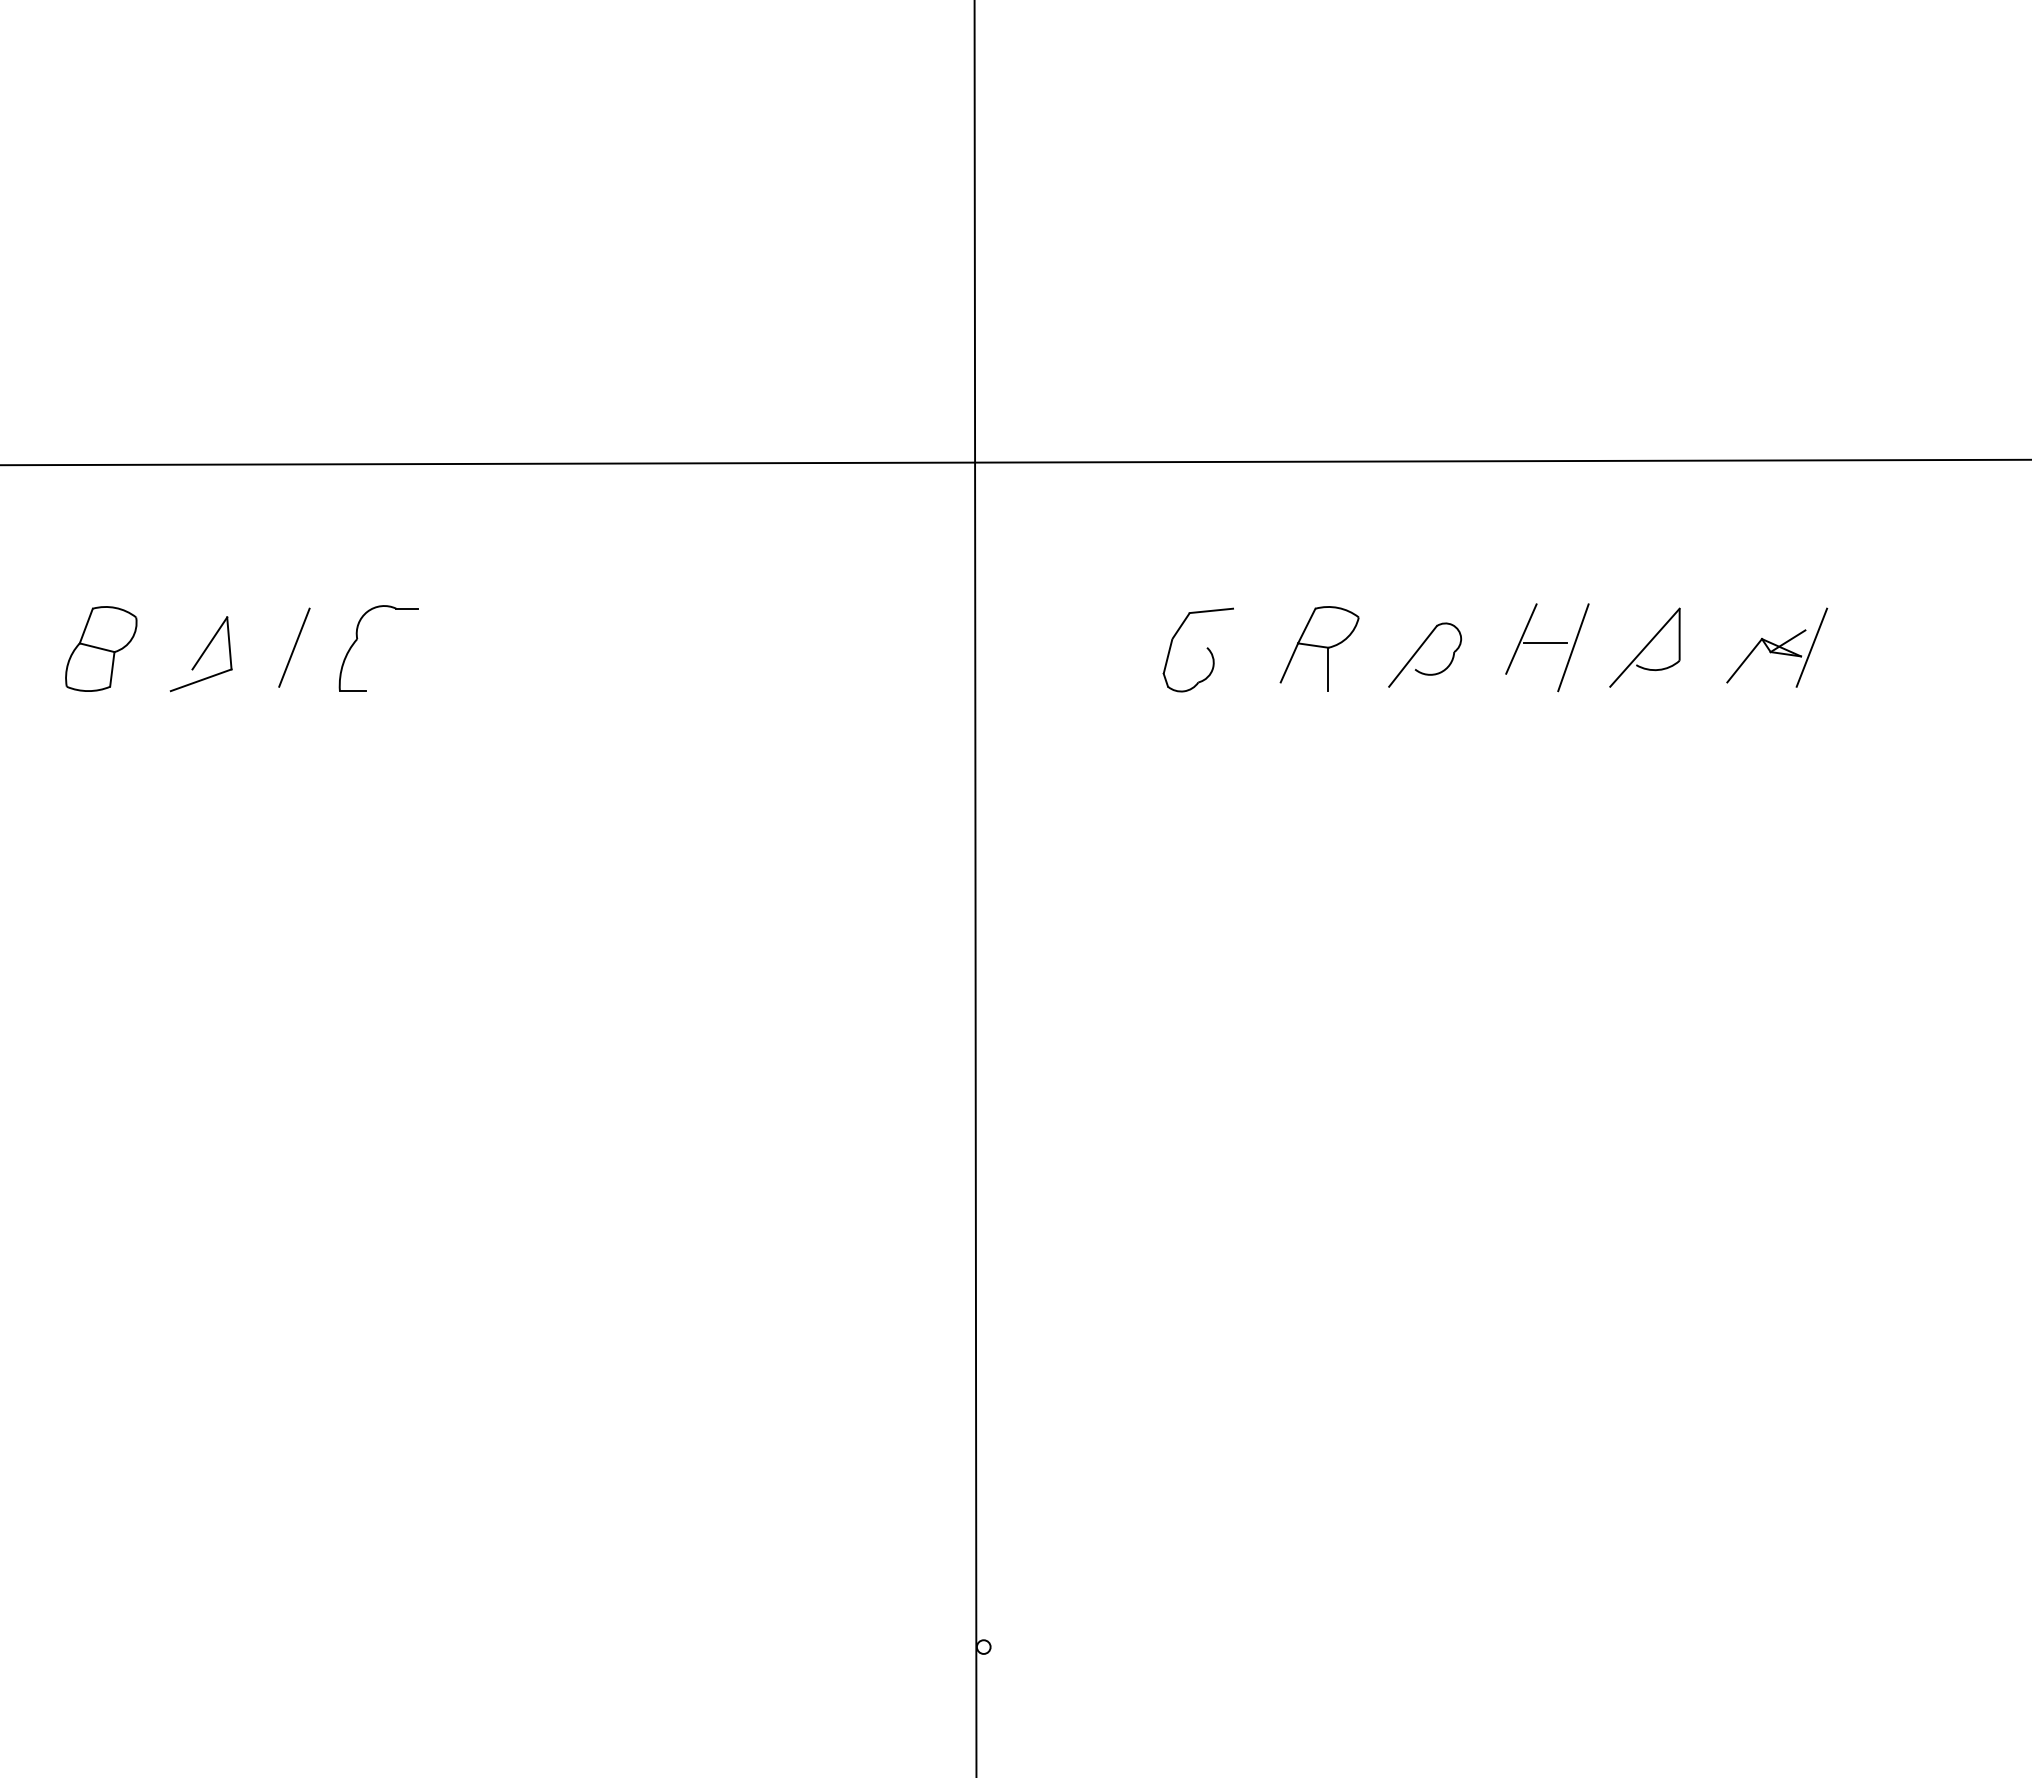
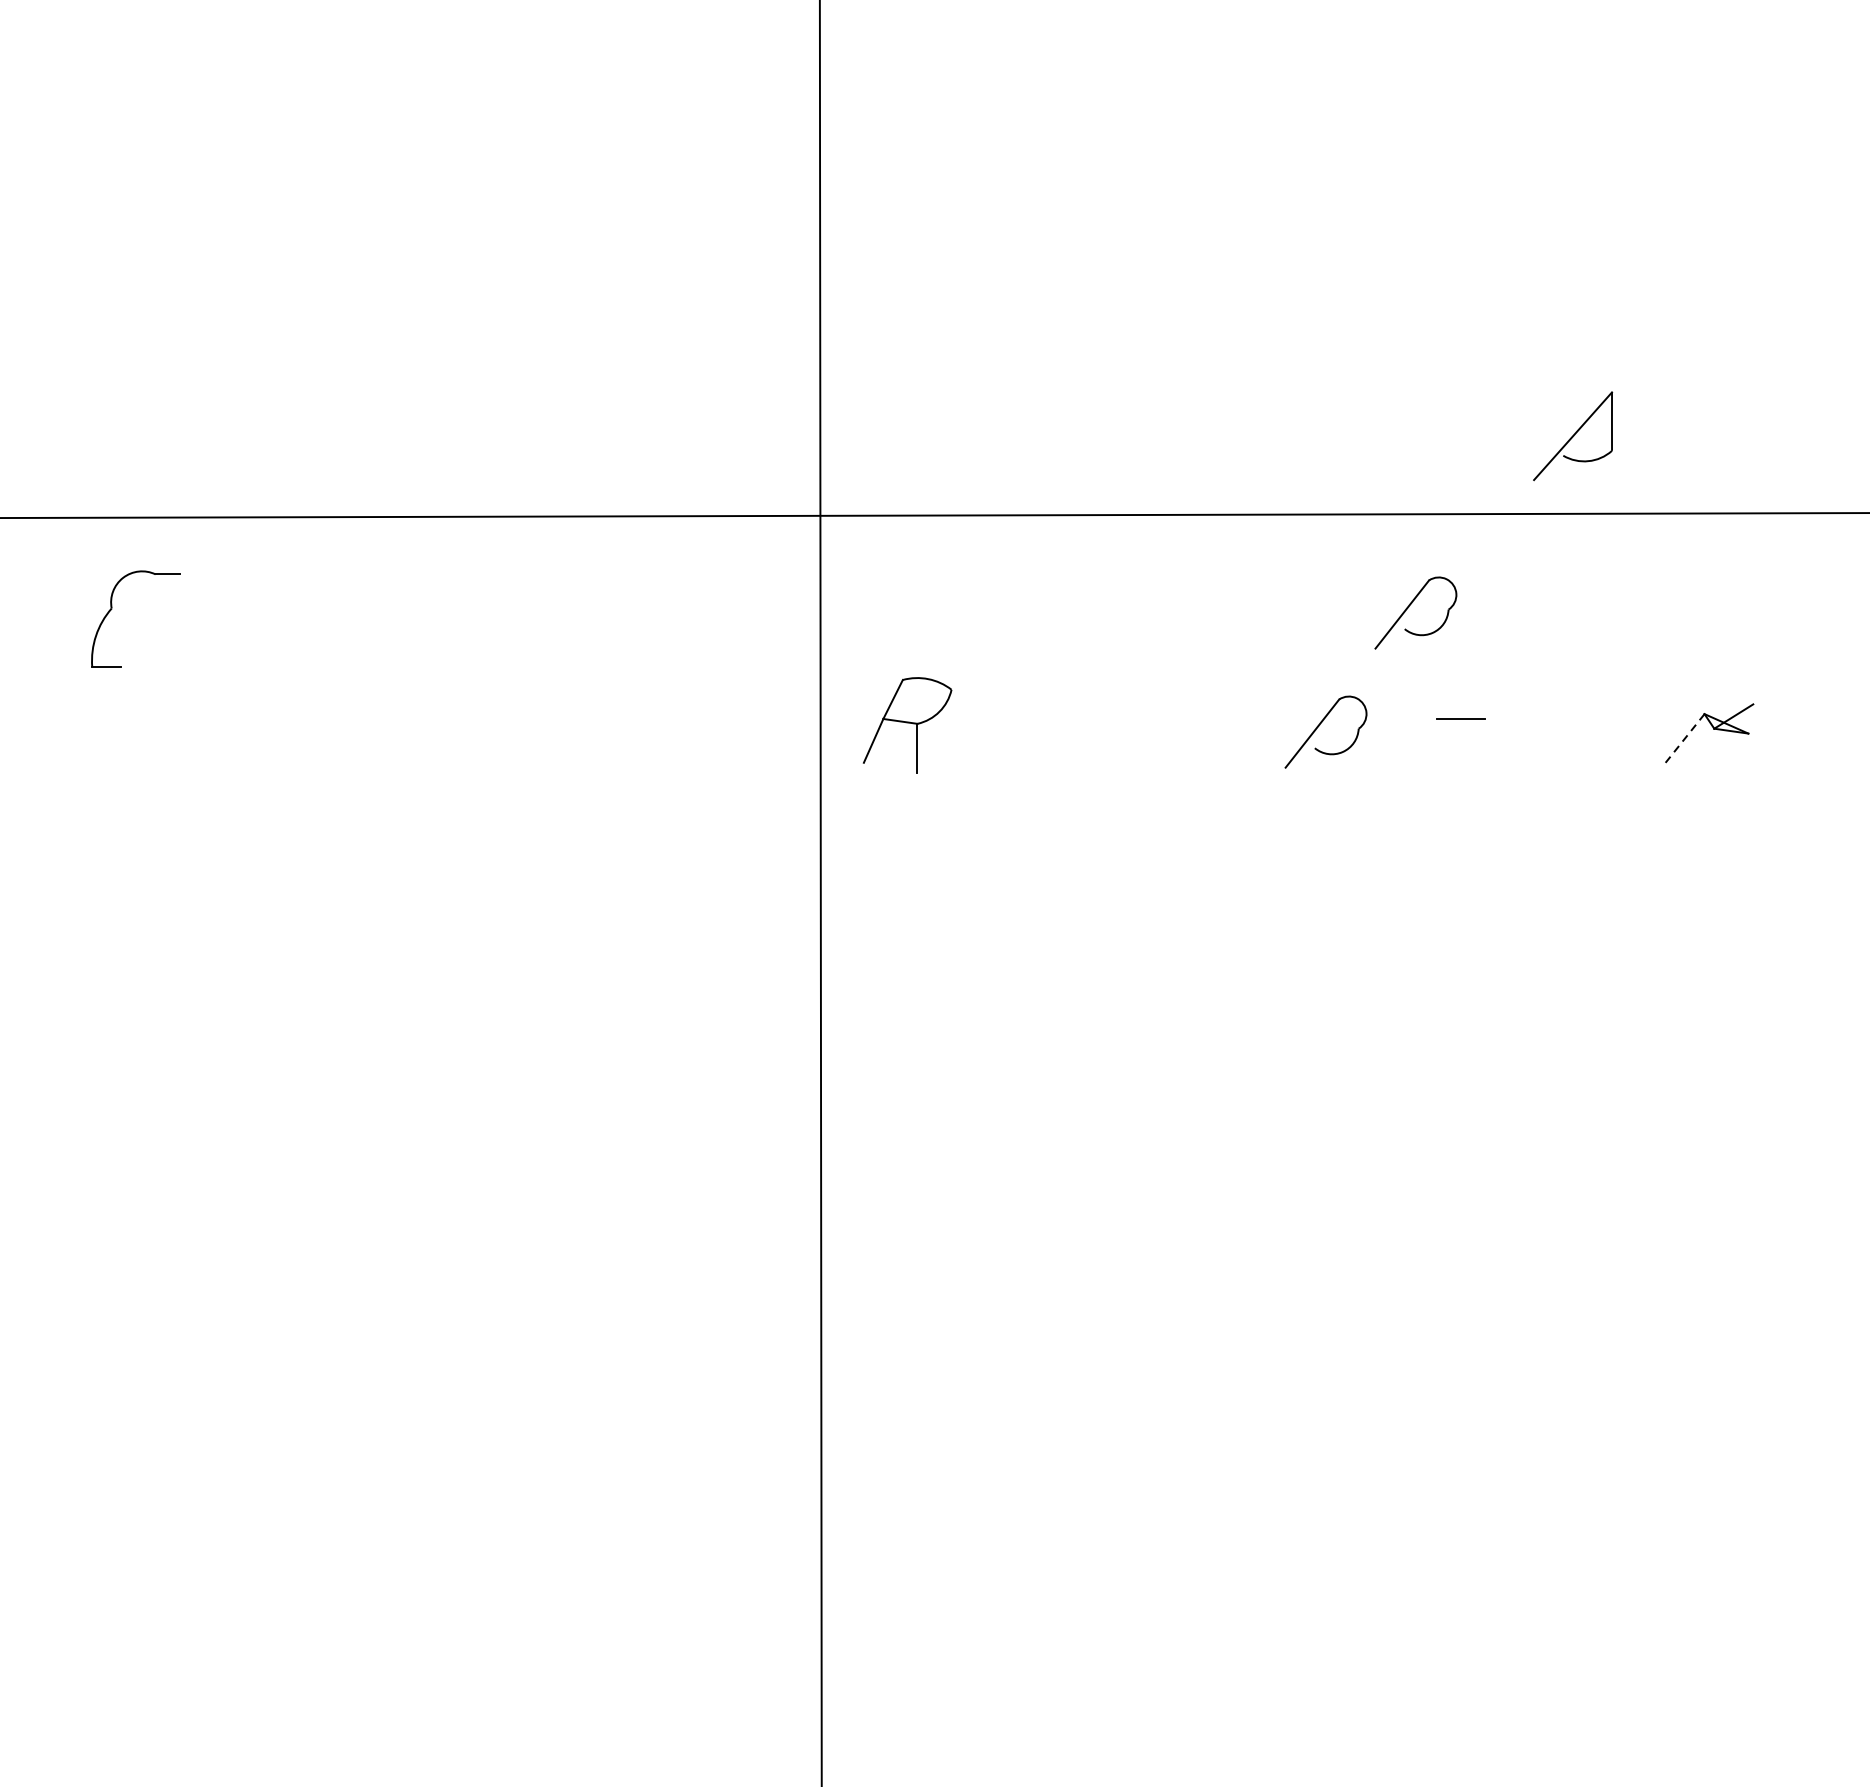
part: (1498, 545) -> (1408, 608), added
part: (358, 638) -> (113, 607), moved
line: (1521, 638) -> (1434, 713), removed
line: (294, 647) -> (55, 723), removed
line: (1573, 647) -> (1492, 723), removed
part: (1644, 647) -> (1572, 435), moved
line: (1811, 647) -> (1760, 723), removed
part: (1206, 648) -> (1080, 724), removed
part: (1319, 648) -> (907, 724), moved
line: (1744, 660) -> (1684, 738), solid -> dashed

